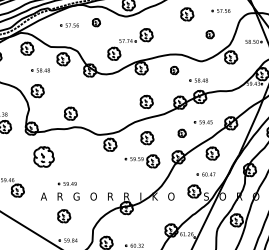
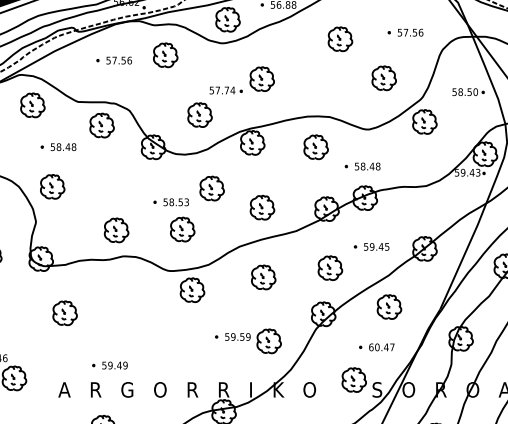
part: (96, 22) -> (165, 54), size x1.67
part: (210, 34) -> (385, 77), size x1.67
part: (174, 70) -> (315, 147), size x1.67
part: (108, 102) -> (188, 208), added
part: (182, 133) -> (331, 268), size x1.67
part: (44, 156) -> (65, 312), size x0.62
part: (142, 161) -> (248, 341), moved

